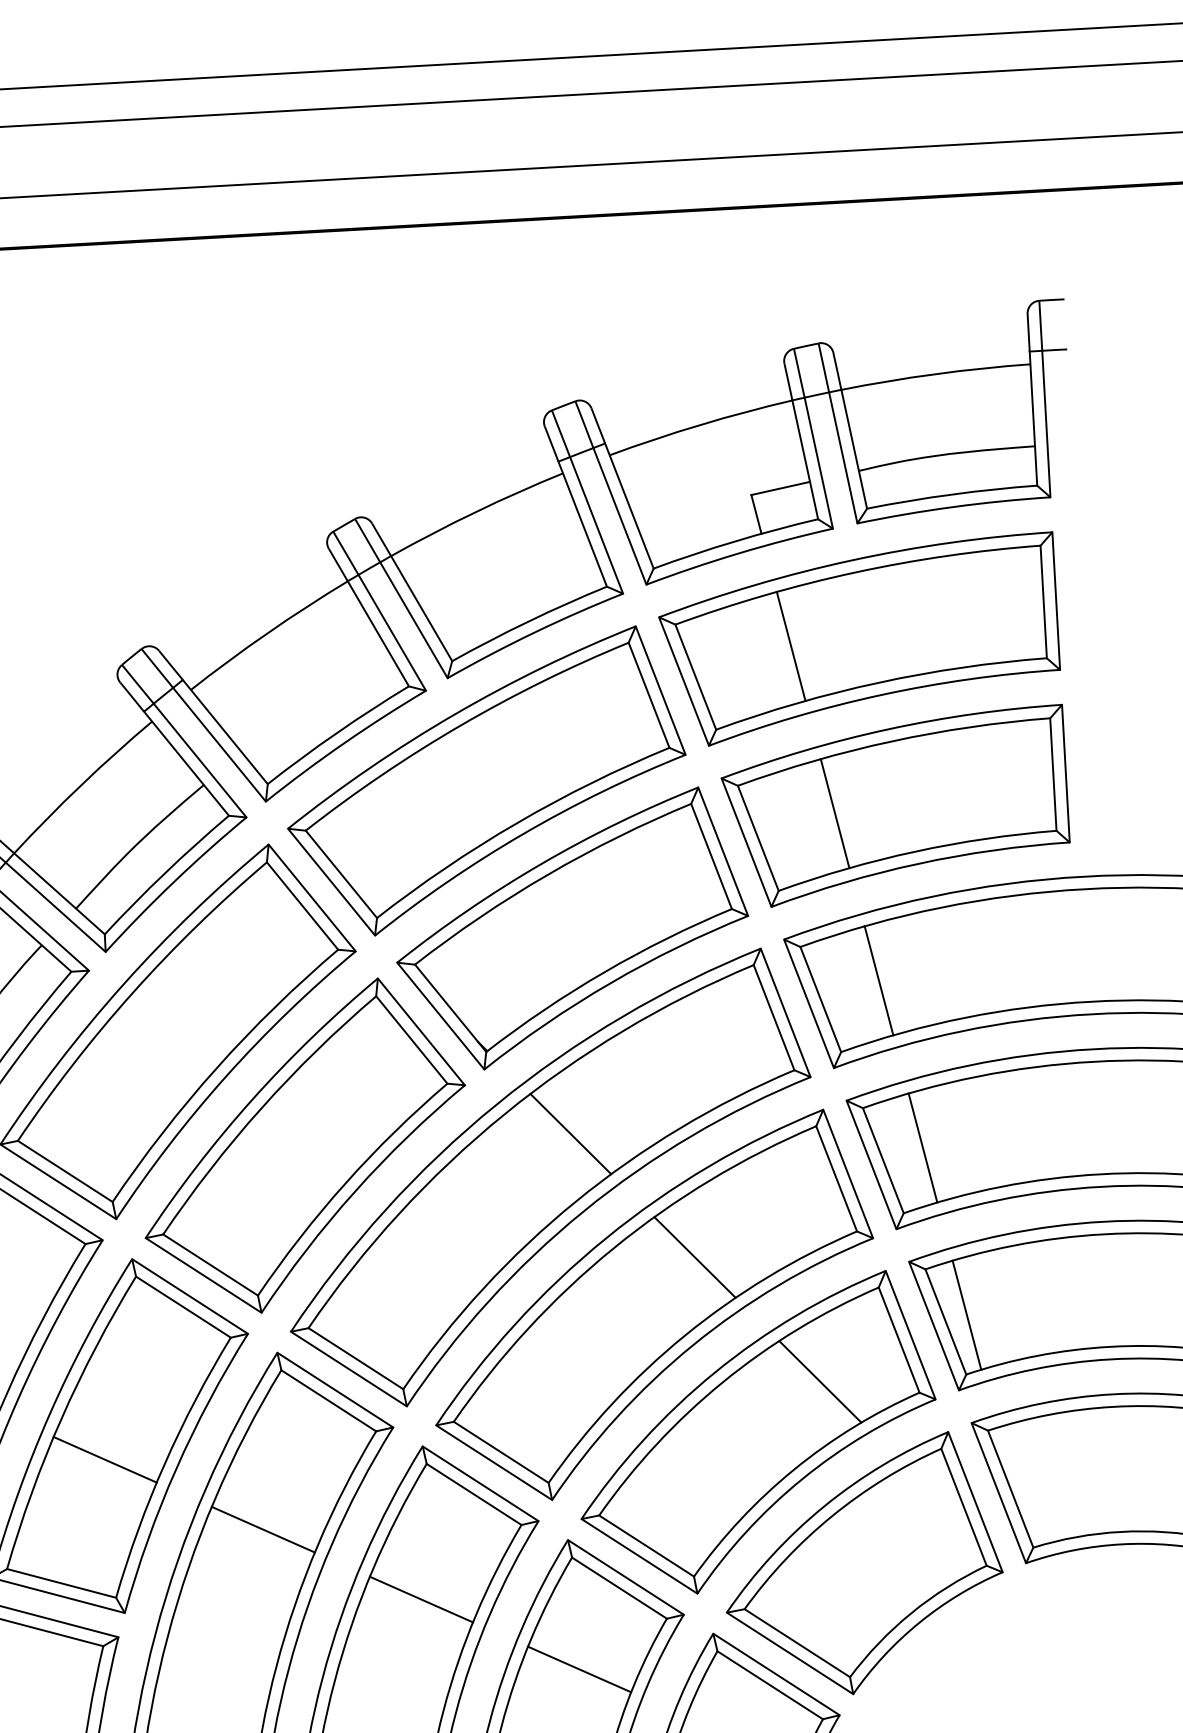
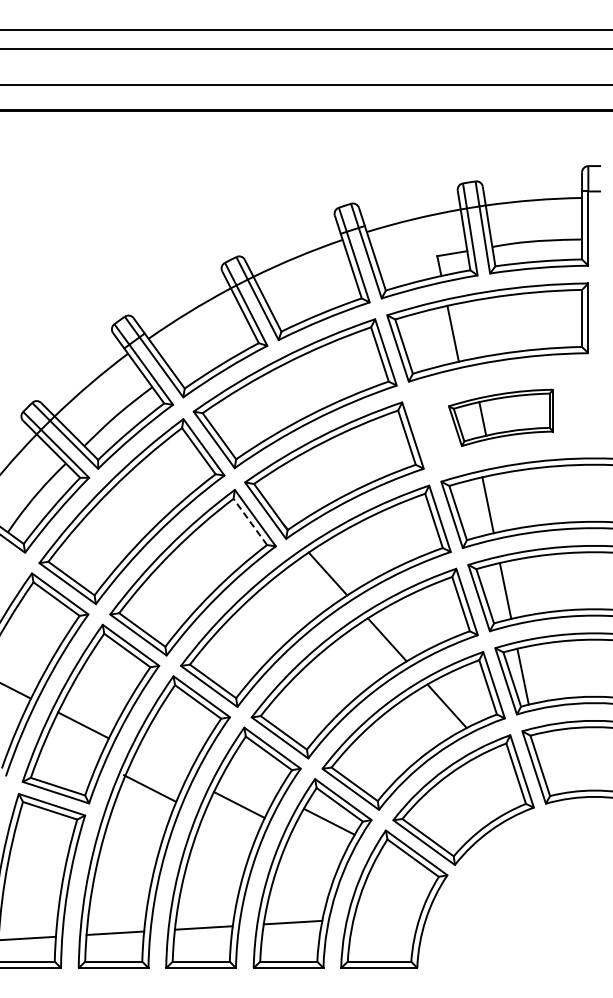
part: (893, 806) -> (500, 417), size x0.6
line: (412, 1039) -> (250, 521), solid -> dashed
line: (263, 1530) -> (149, 788), moved
line: (577, 1668) -> (328, 821), moved

